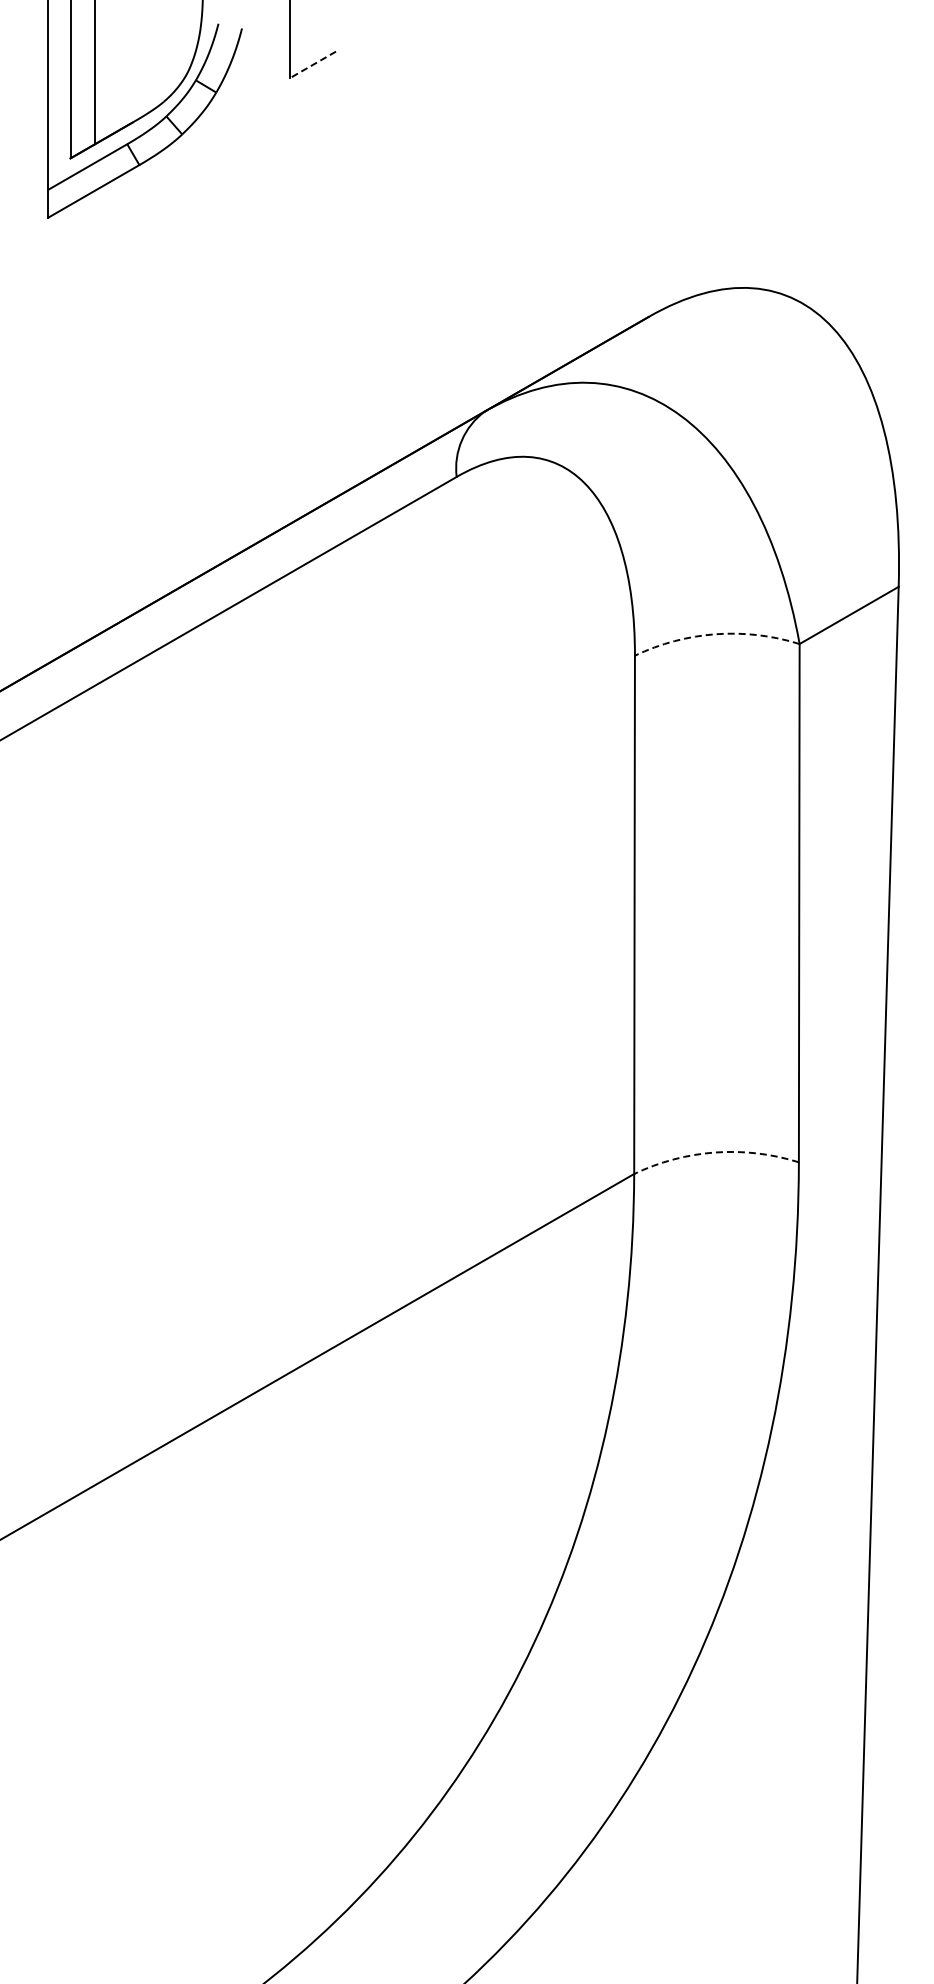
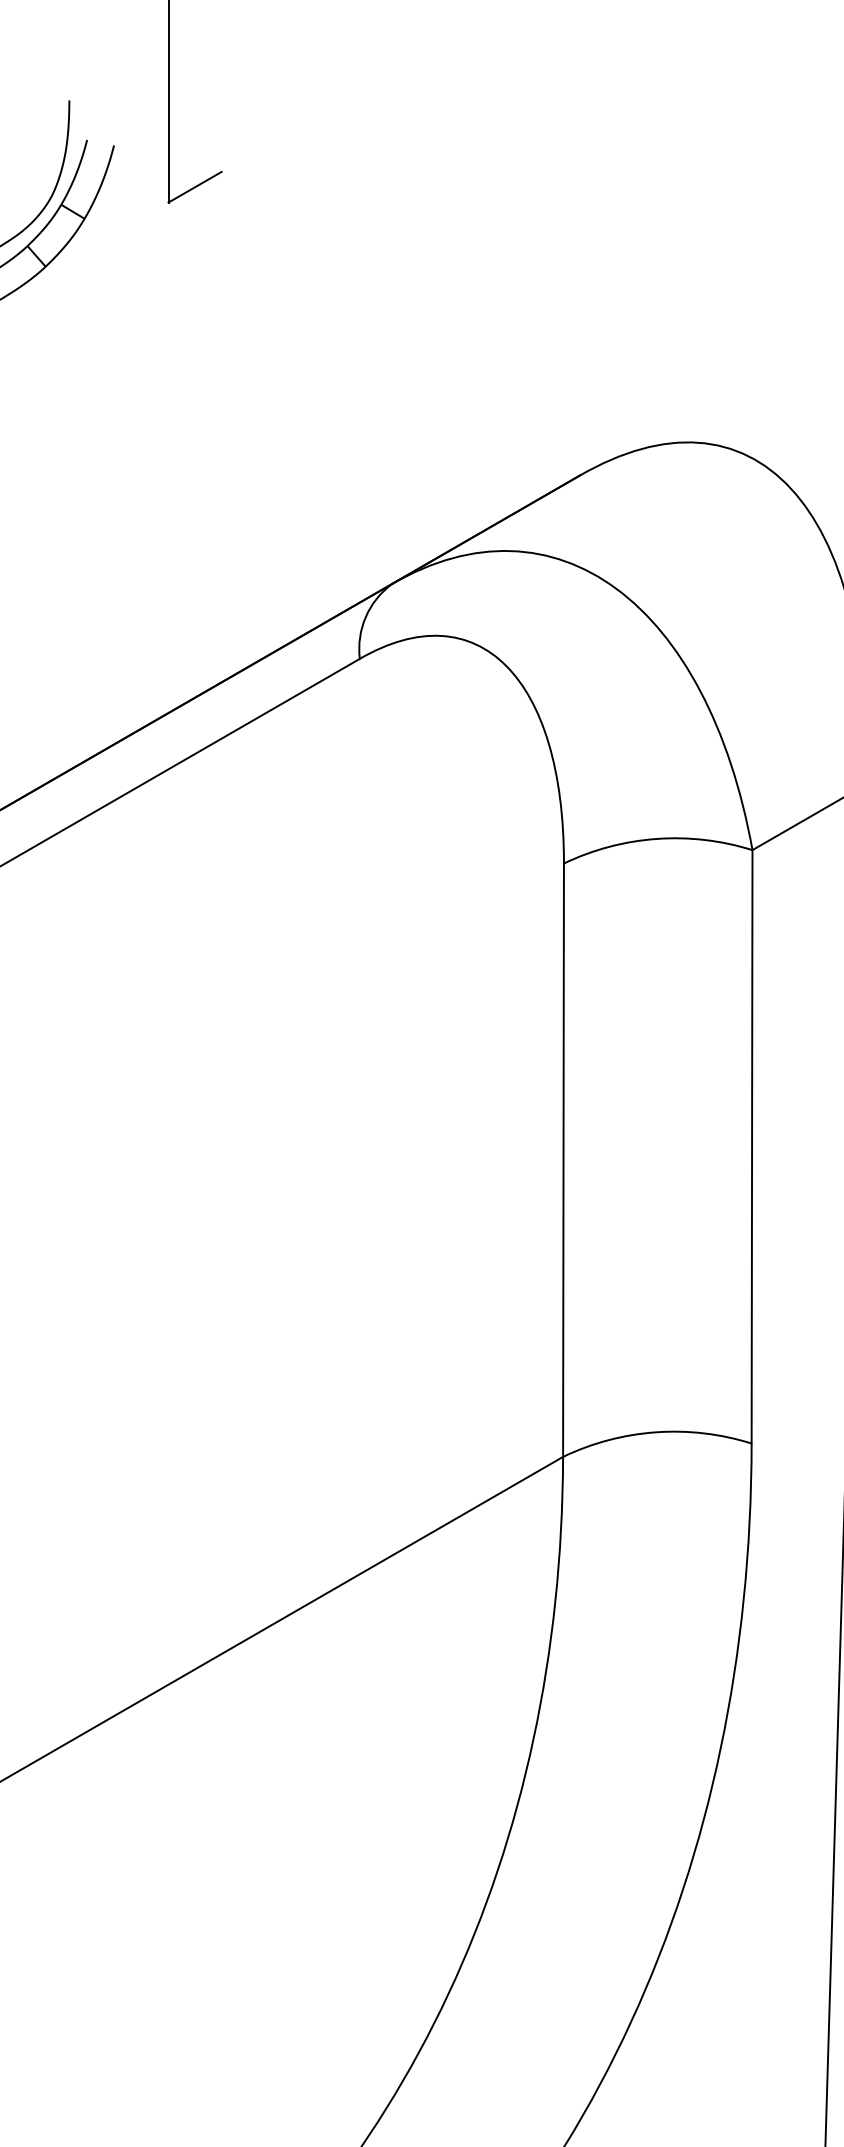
line: (312, 65) -> (194, 187), dashed -> solid
arc: (716, 634) -> (657, 839), dashed -> solid
arc: (715, 1152) -> (656, 1432), dashed -> solid

